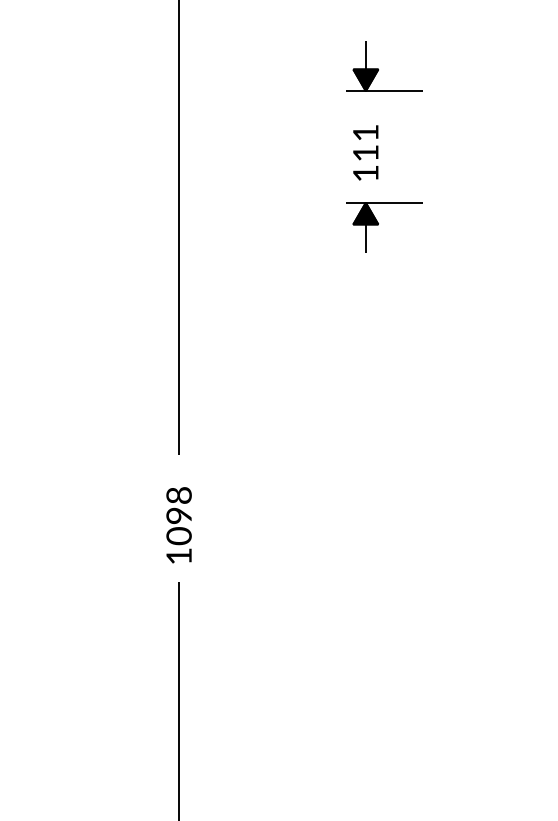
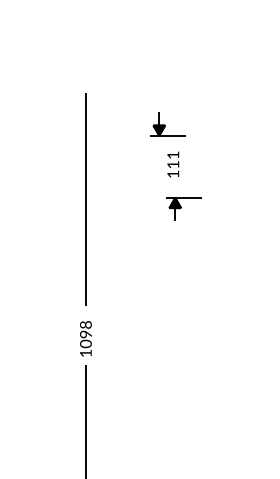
part: (383, 67) -> (167, 124), moved
part: (383, 225) -> (183, 208), moved

